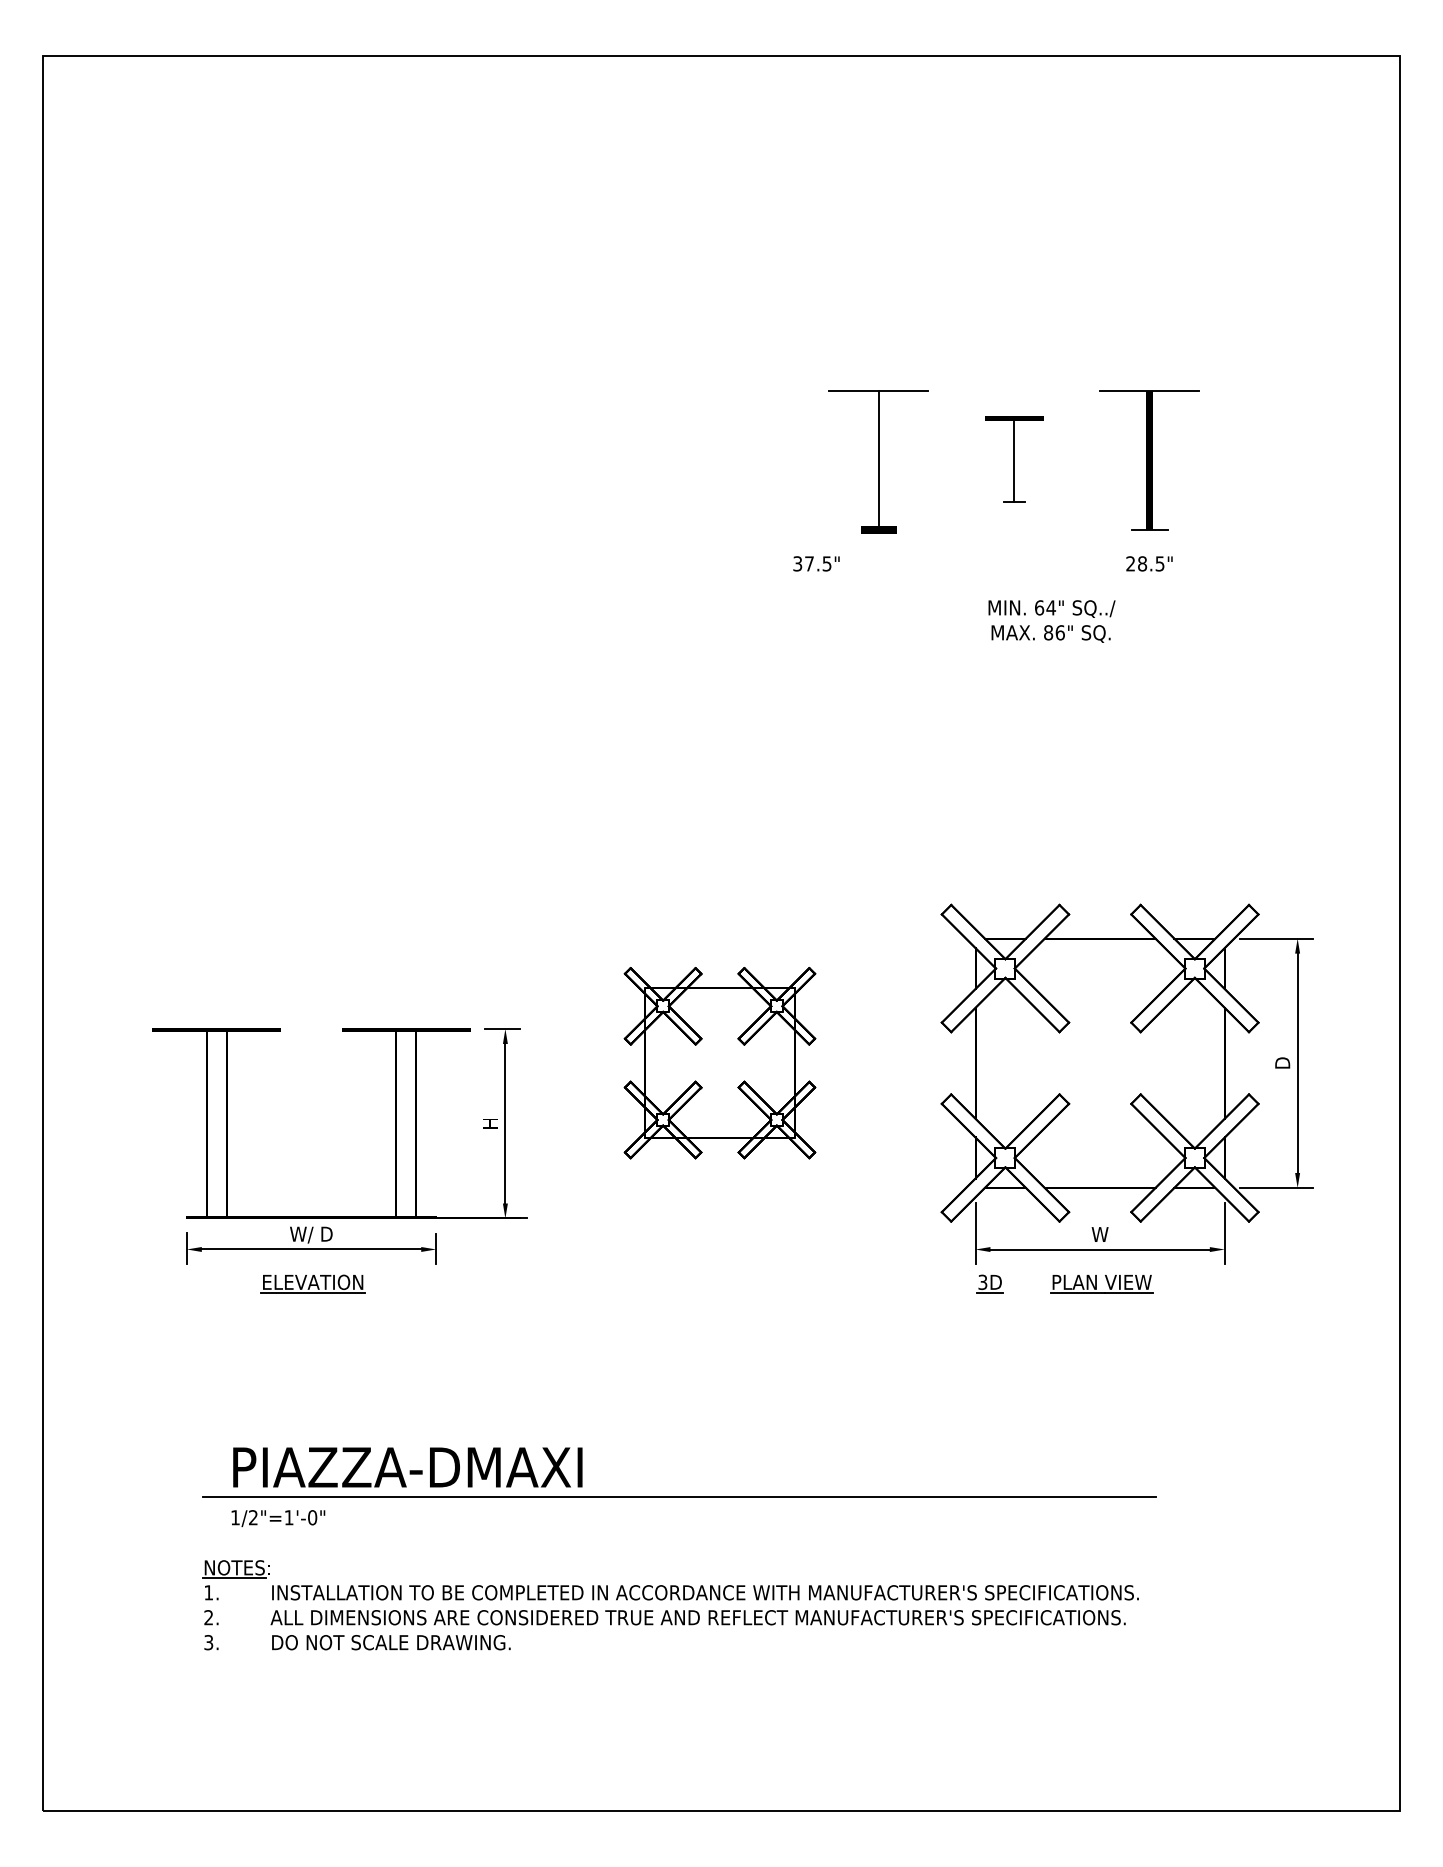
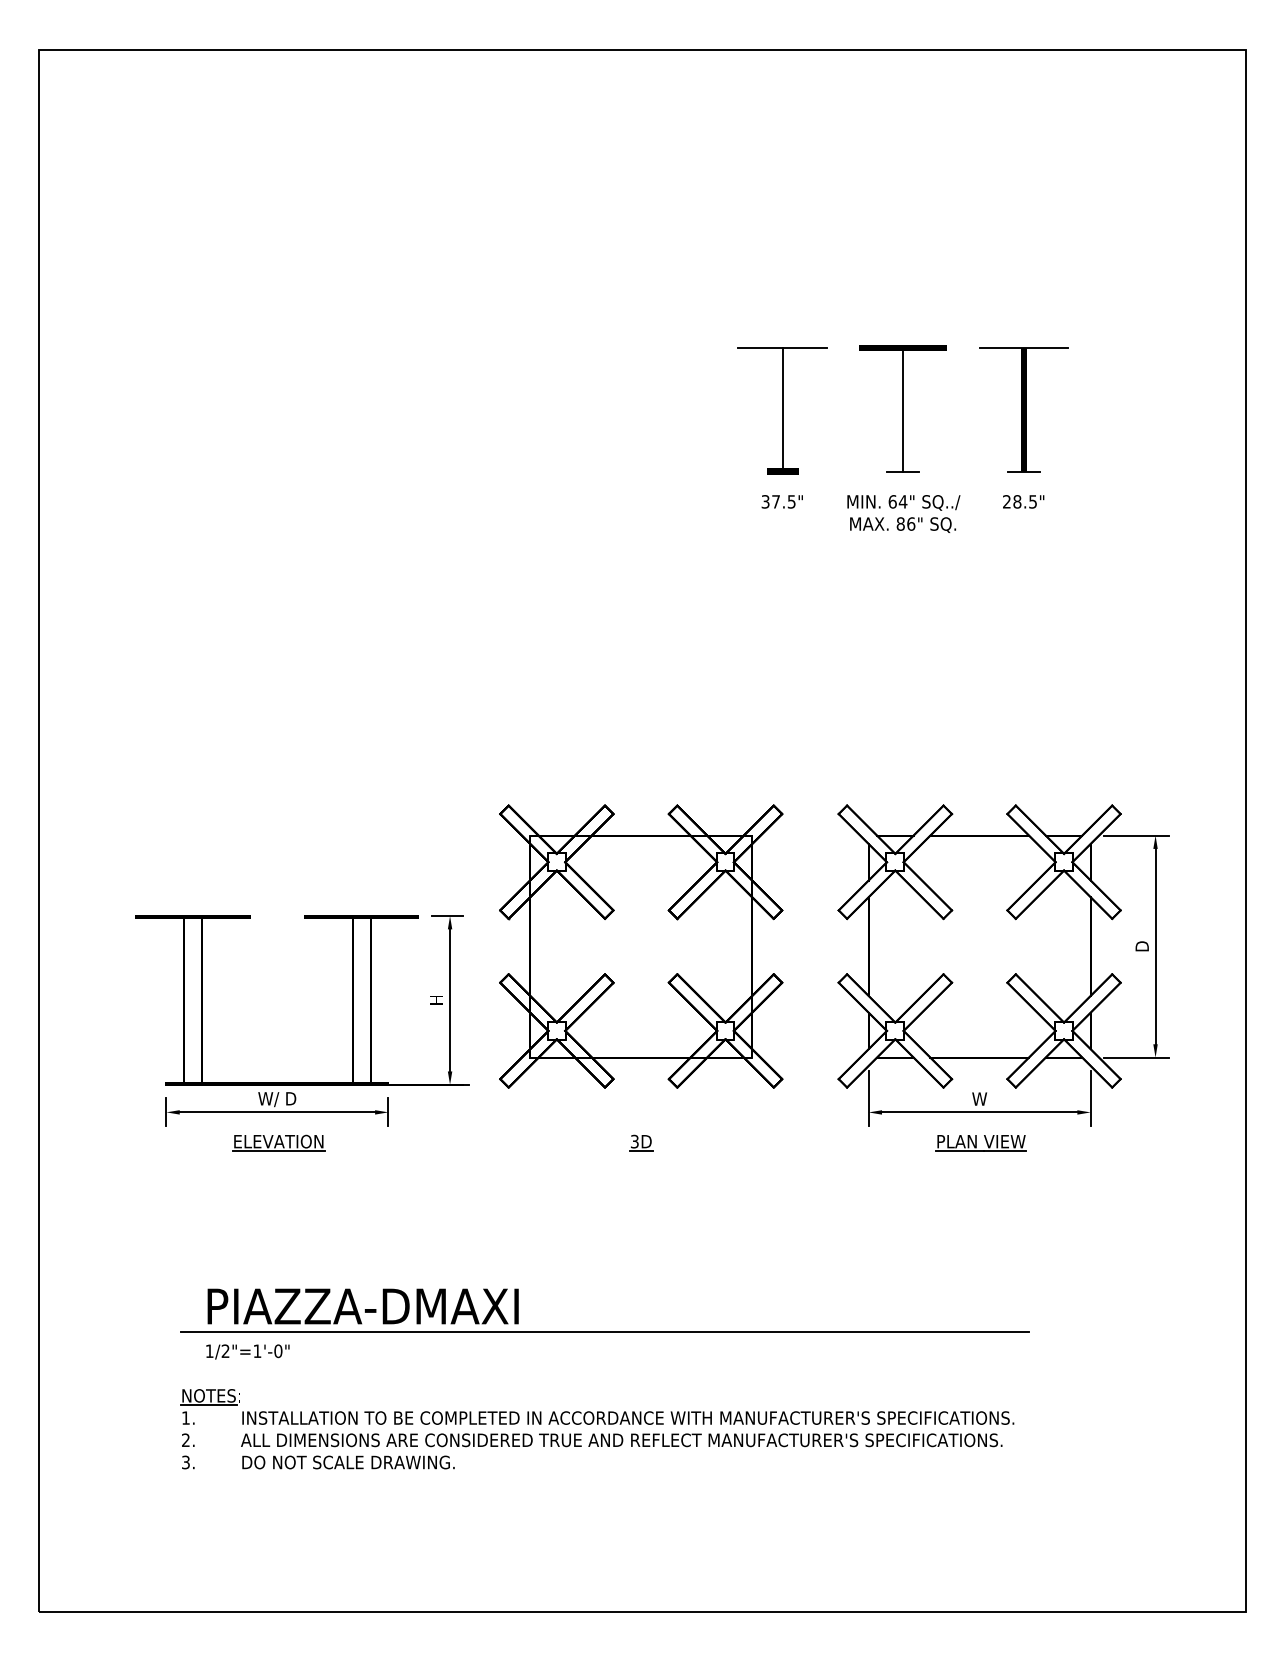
part: (1014, 459) -> (903, 408), size x1.67
text: (816, 563) -> (782, 501), moved
text: (1051, 621) -> (903, 513), moved
part: (719, 1062) -> (640, 945), size x1.67
part: (989, 1283) -> (640, 1142), moved

